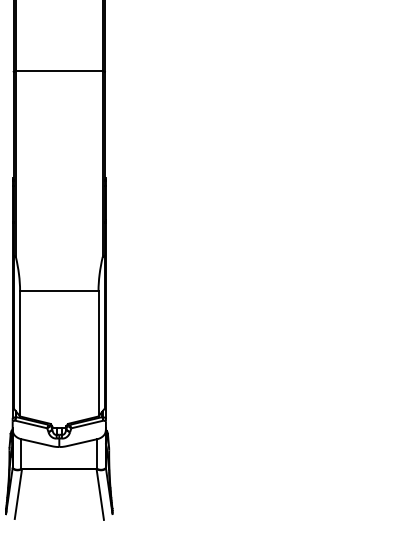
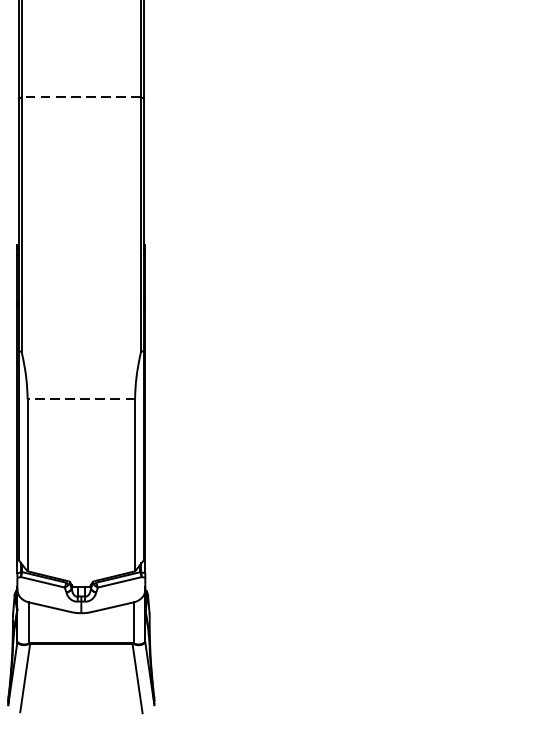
line: (58, 70) -> (80, 96), solid -> dashed
line: (58, 290) -> (80, 398), solid -> dashed

